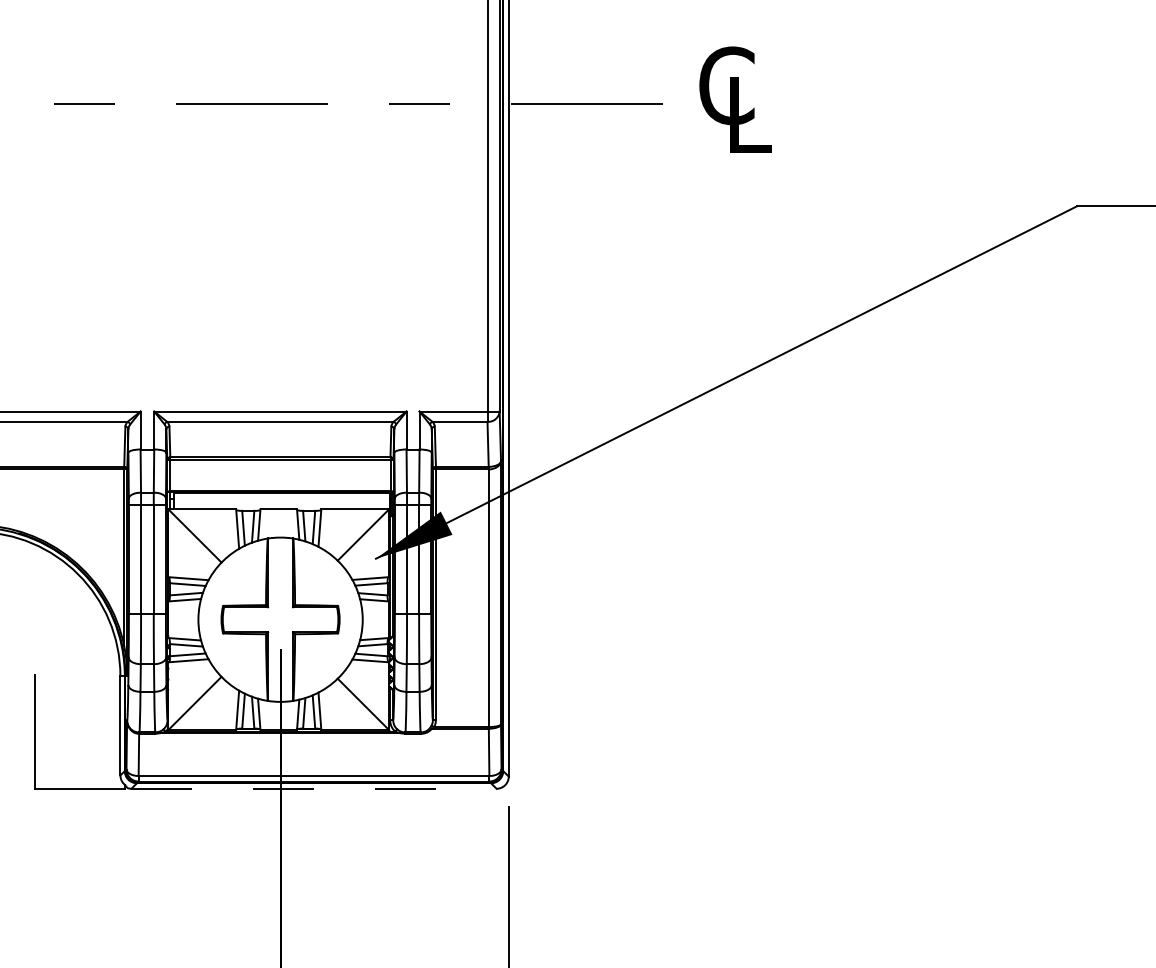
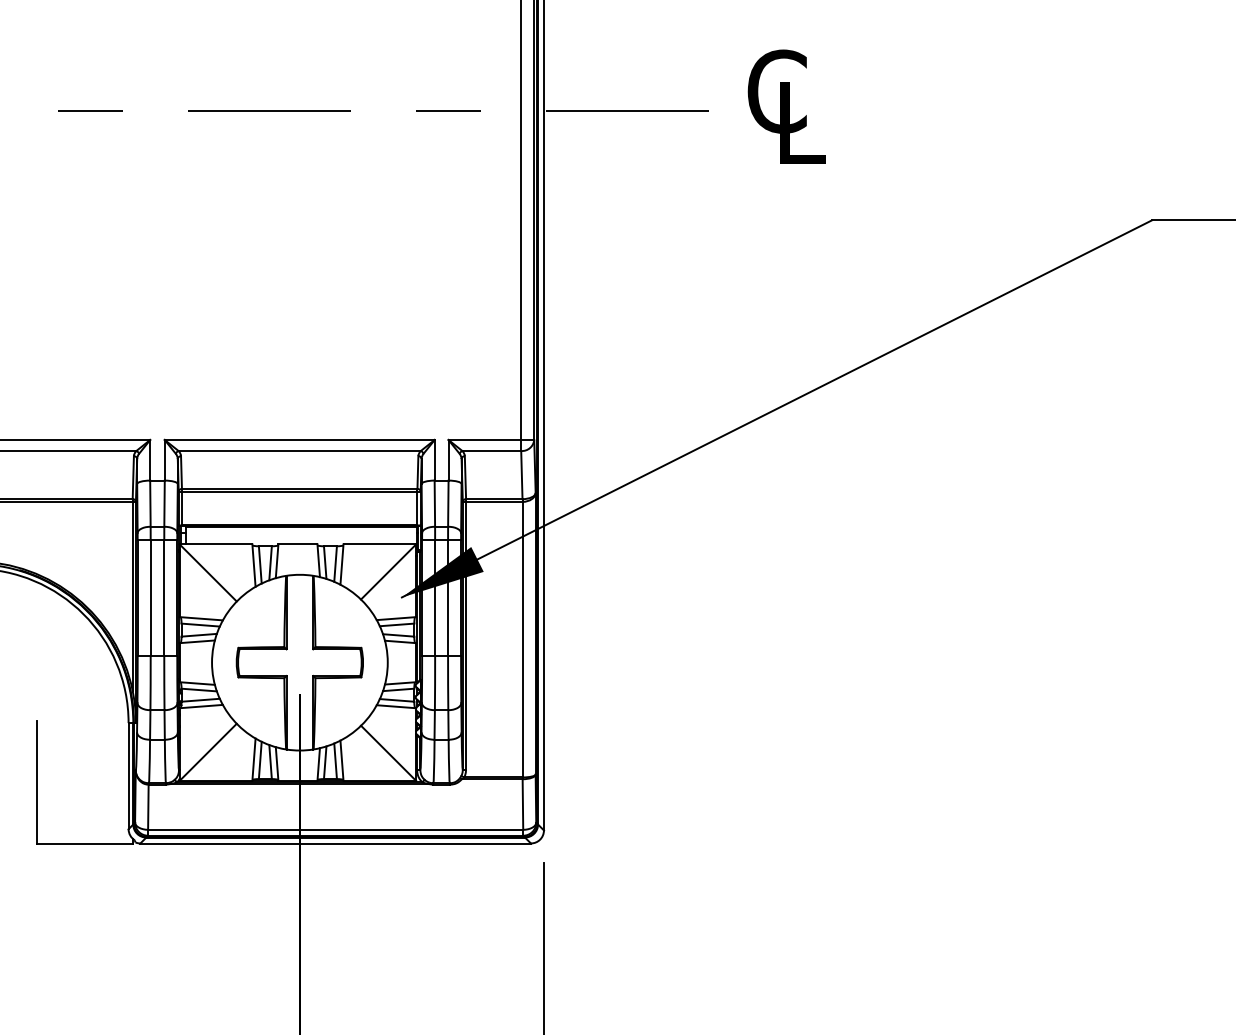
line: (314, 788) -> (336, 843), dashed -> solid

